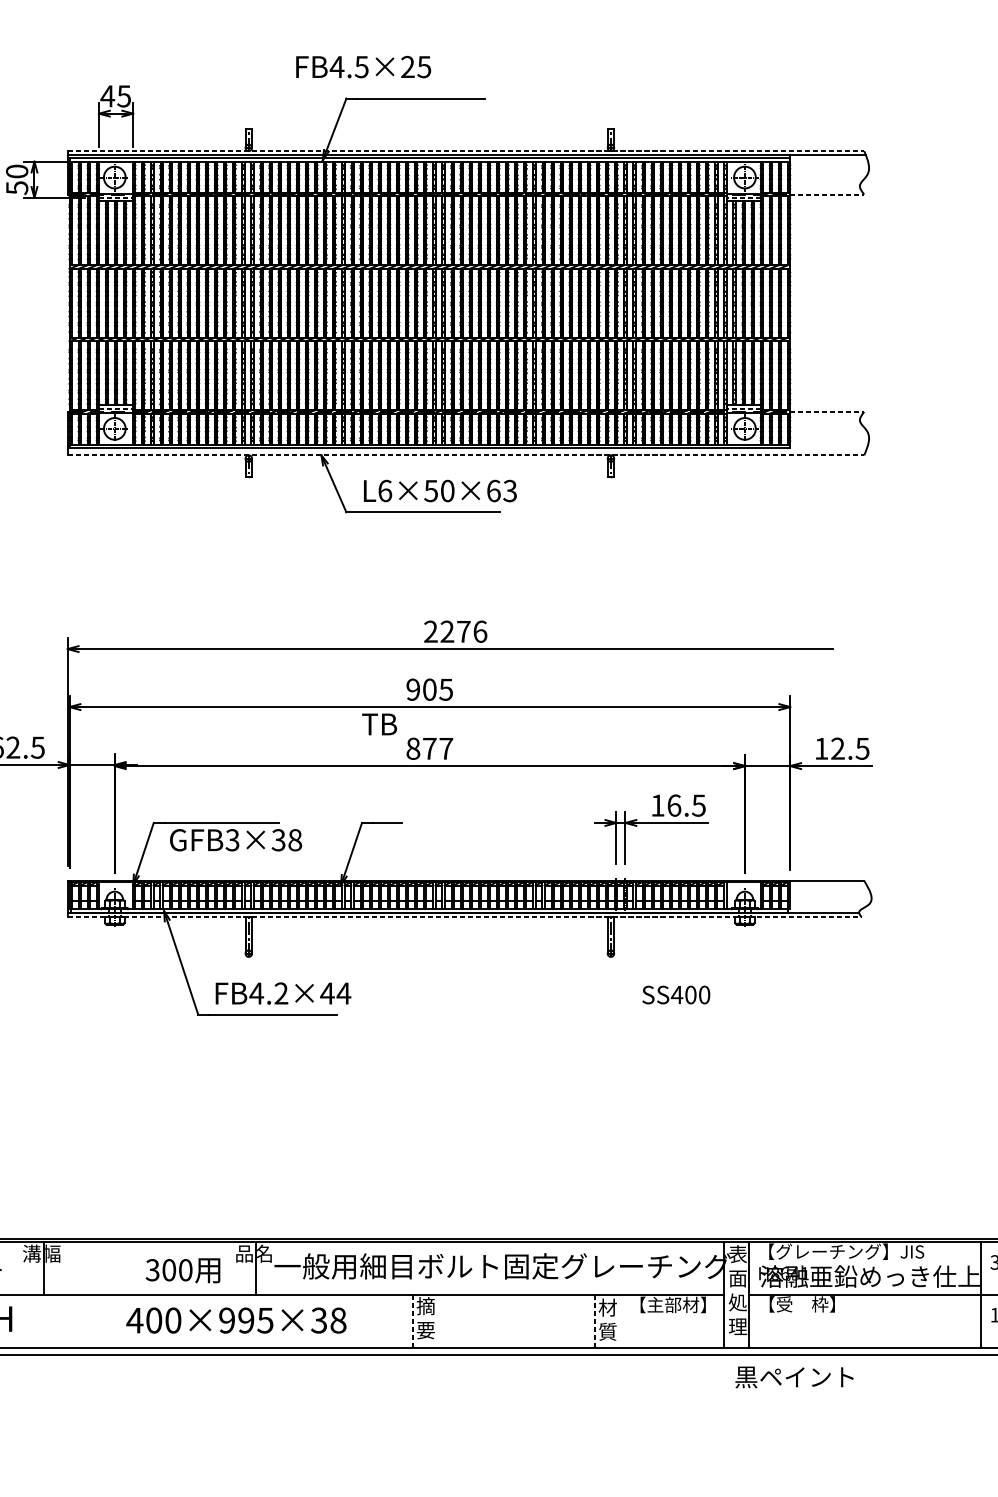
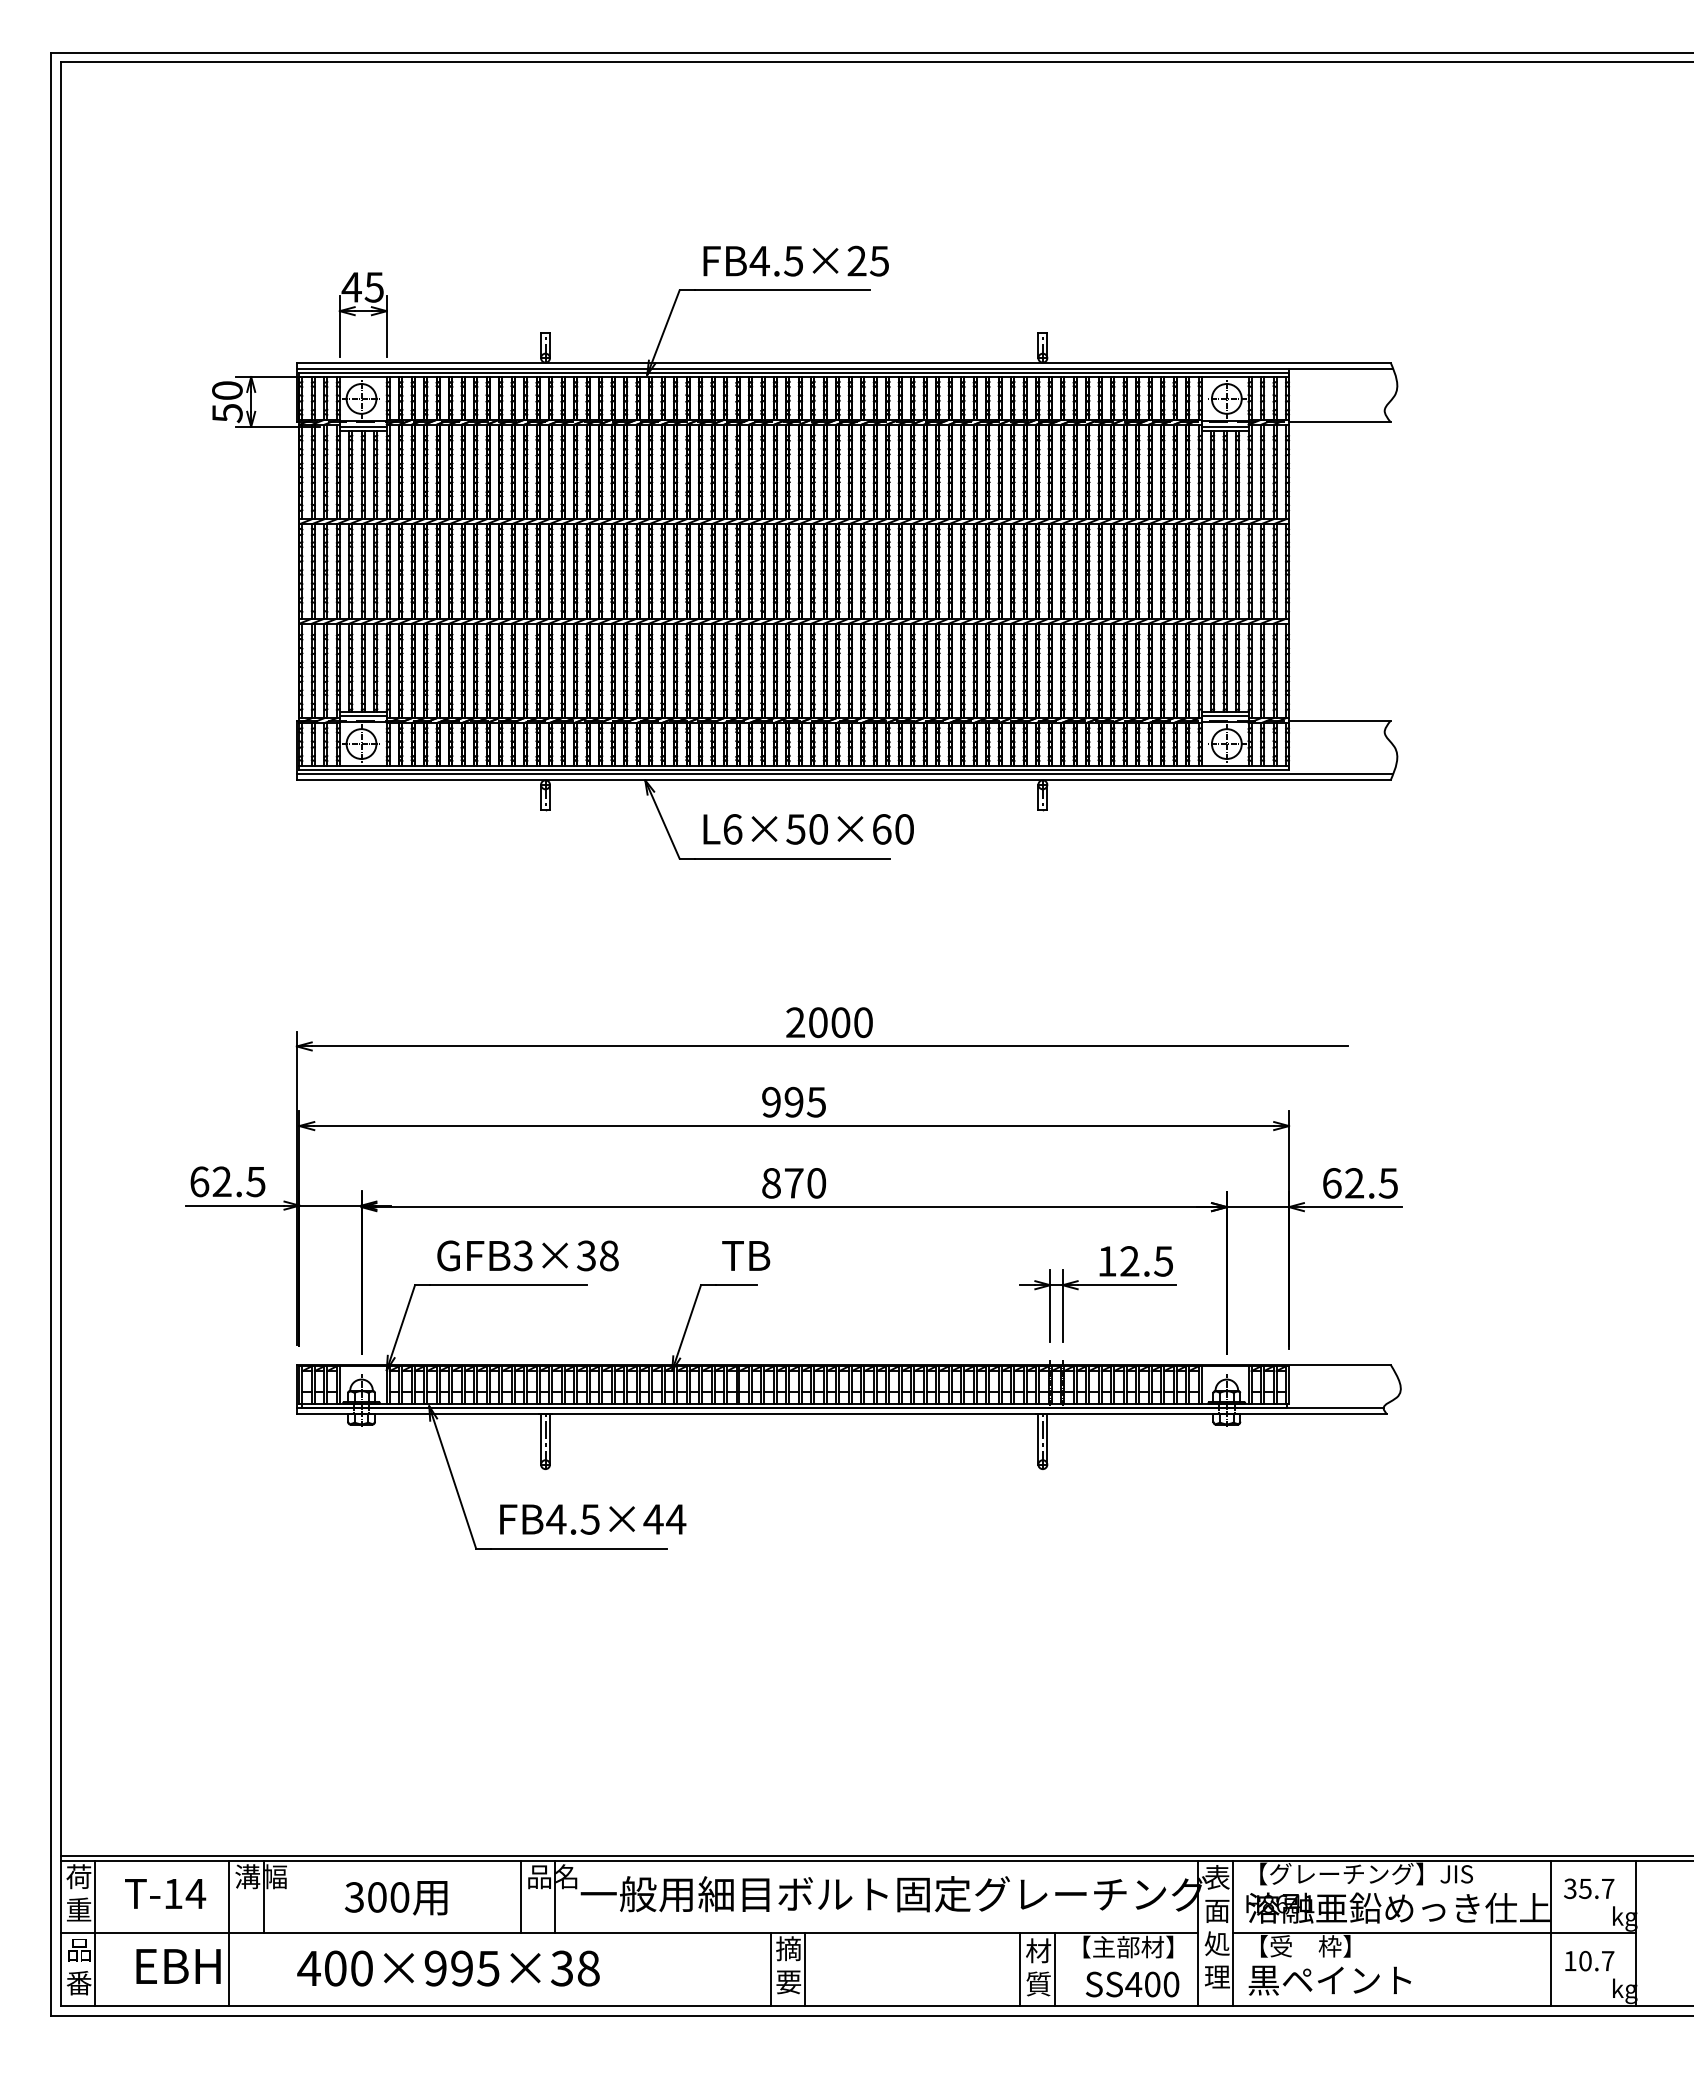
text: (363, 66) -> (795, 260), moved
line: (465, 151) -> (843, 362), dashed -> solid
line: (826, 194) -> (1339, 422), dashed -> solid
line: (116, 197) -> (363, 426), dashed -> solid
line: (743, 197) -> (1224, 426), dashed -> solid
line: (116, 408) -> (363, 716), dashed -> solid
line: (743, 408) -> (1224, 716), dashed -> solid
line: (826, 411) -> (1339, 720), dashed -> solid
line: (466, 451) -> (844, 774), added
line: (465, 455) -> (843, 780), dashed -> solid
text: (509, 491) -> (903, 829), L6×50×63 -> L6×50×60
text: (463, 631) -> (840, 1022), 2276 -> 2000
text: (429, 689) -> (793, 1102), 905 -> 995
text: (379, 724) -> (746, 1255), moved
text: (446, 748) -> (816, 1183), 877 -> 870
text: (821, 748) -> (1332, 1183), 12.5 -> 62.5
text: (674, 805) -> (1129, 1261), 16.5 -> 12.5
text: (235, 839) -> (527, 1255), moved
line: (465, 917) -> (842, 1414), dashed -> solid
text: (280, 993) -> (589, 1519), FB4.2×44 -> FB4.5×44
text: (676, 995) -> (1132, 1984), moved
line: (230, 1268) -> (520, 1897), added
text: (183, 1271) -> (396, 1898), moved
line: (17, 1295) -> (228, 1933), added
text: (236, 1320) -> (448, 1968), moved
line: (412, 1321) -> (770, 1970), dashed -> solid
line: (438, 1321) -> (805, 1969), added
line: (594, 1321) -> (1020, 1970), dashed -> solid
line: (620, 1321) -> (1055, 1969), added
text: (794, 1377) -> (1329, 1980), moved

